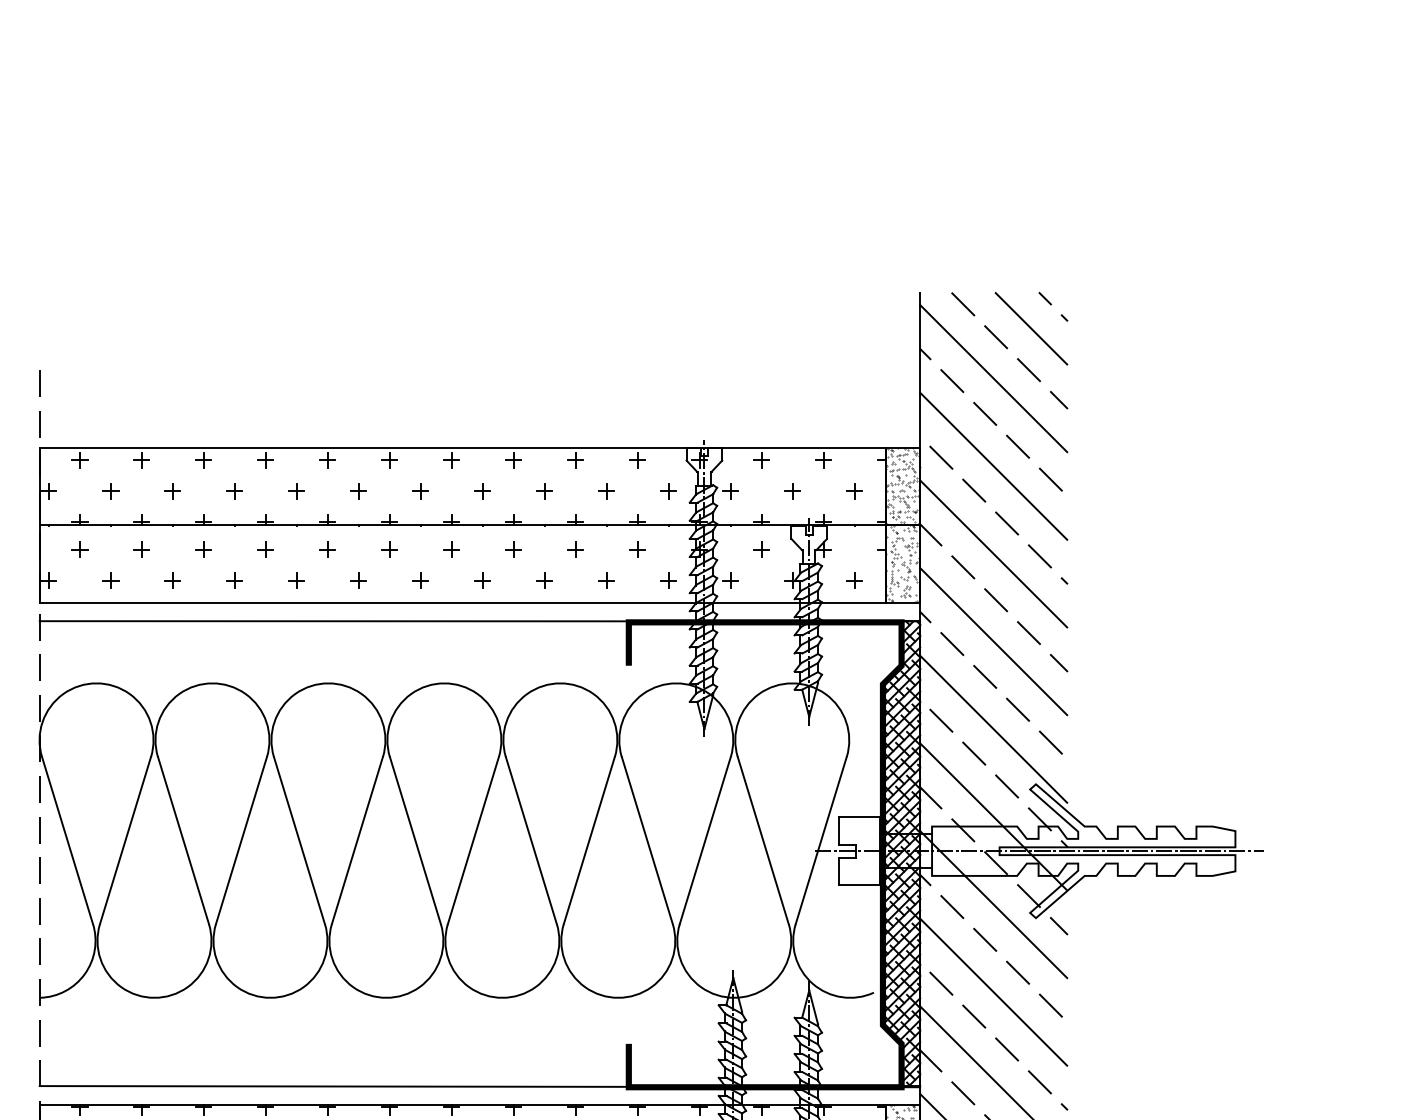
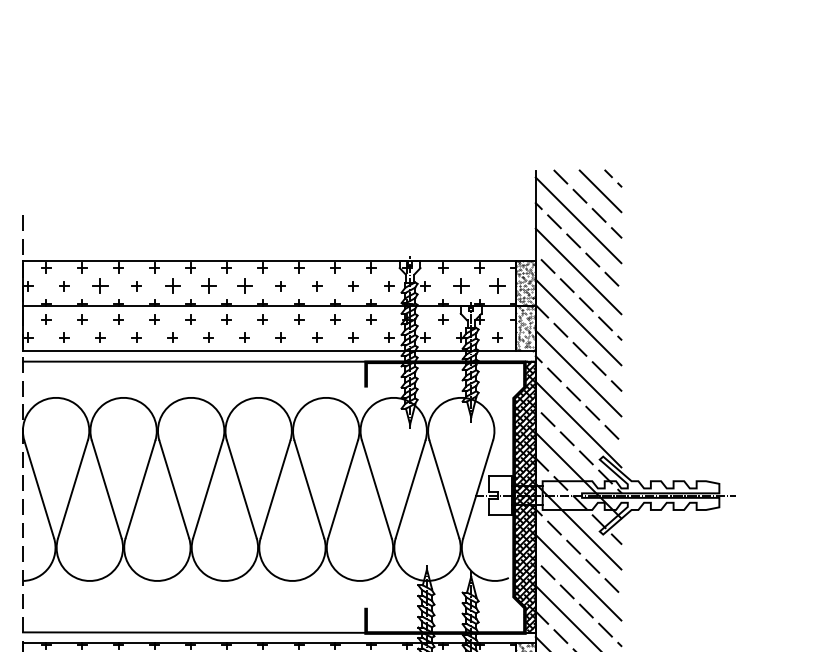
part: (172, 492) -> (100, 286), size x1.6
part: (296, 492) -> (172, 286), size x1.6
part: (358, 492) -> (208, 286), size x1.6
part: (420, 492) -> (244, 286), size x1.6
part: (792, 492) -> (461, 286), size x1.6
part: (854, 492) -> (497, 286), size x1.6

